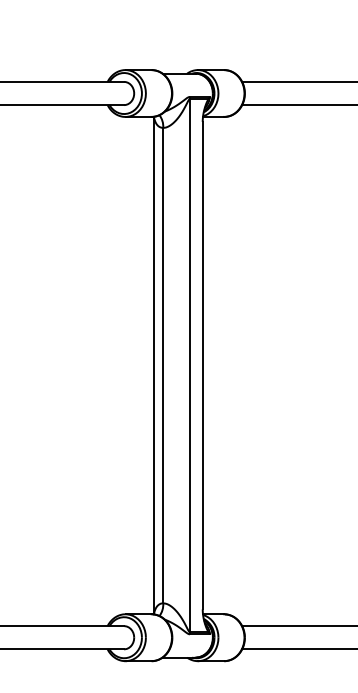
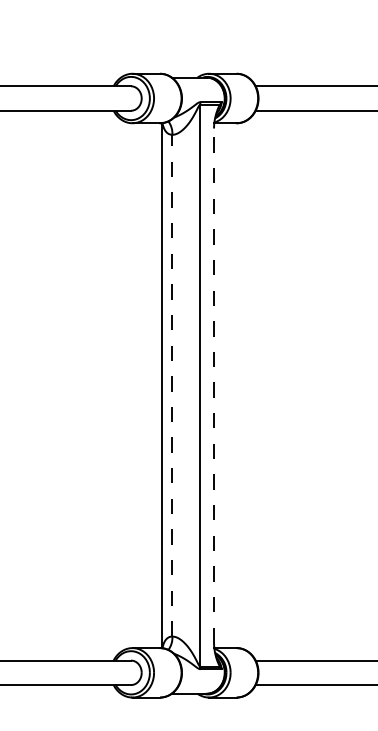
line: (163, 365) -> (172, 385), solid -> dashed
line: (202, 365) -> (213, 385), solid -> dashed

